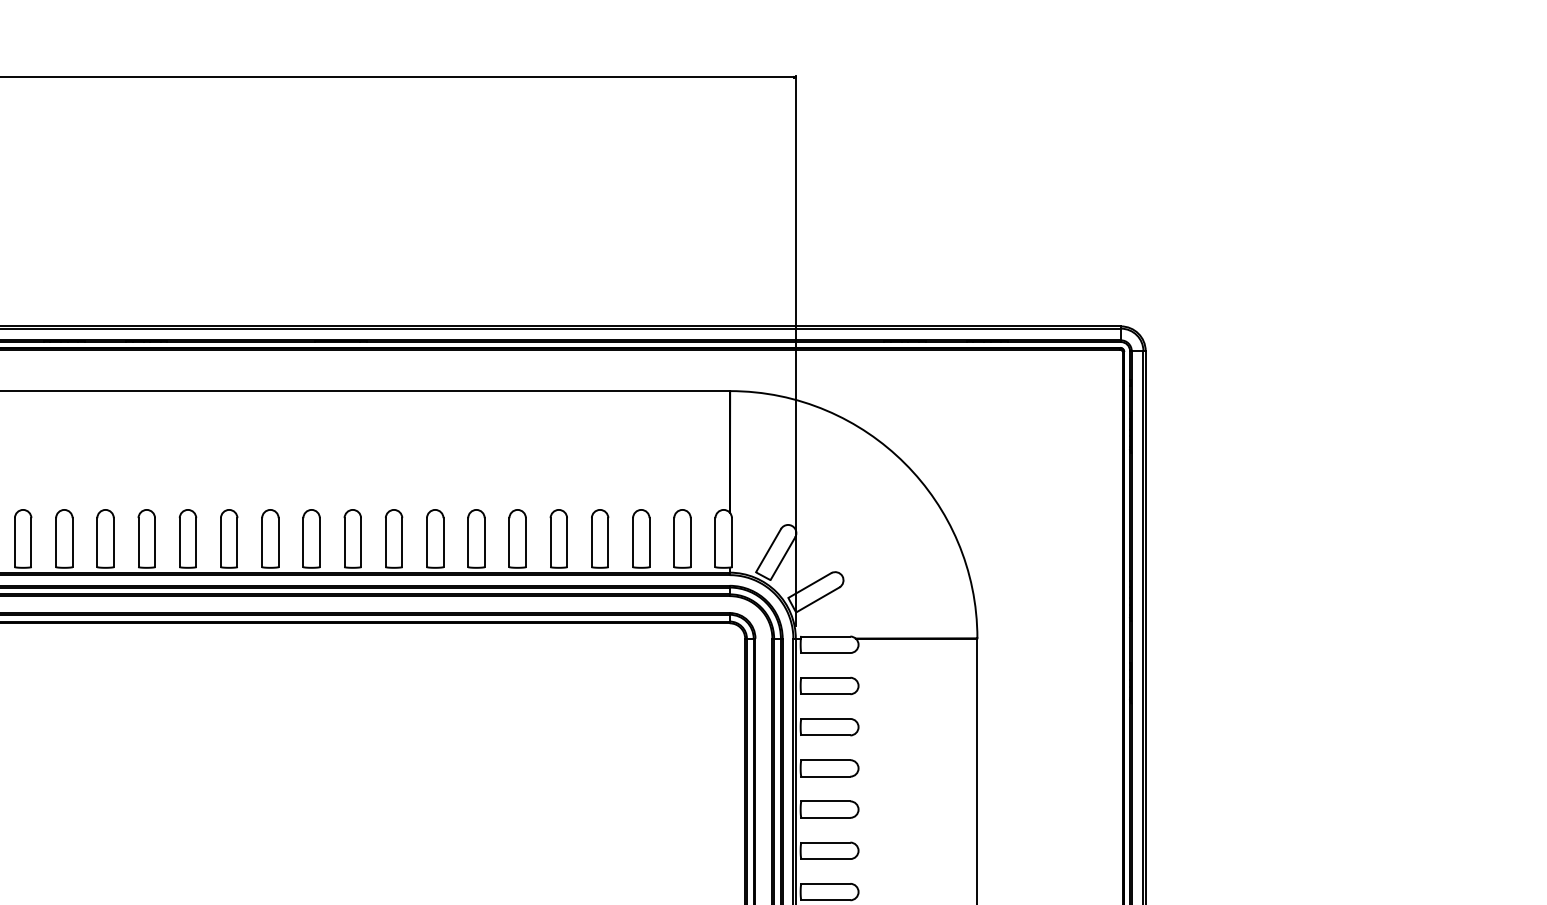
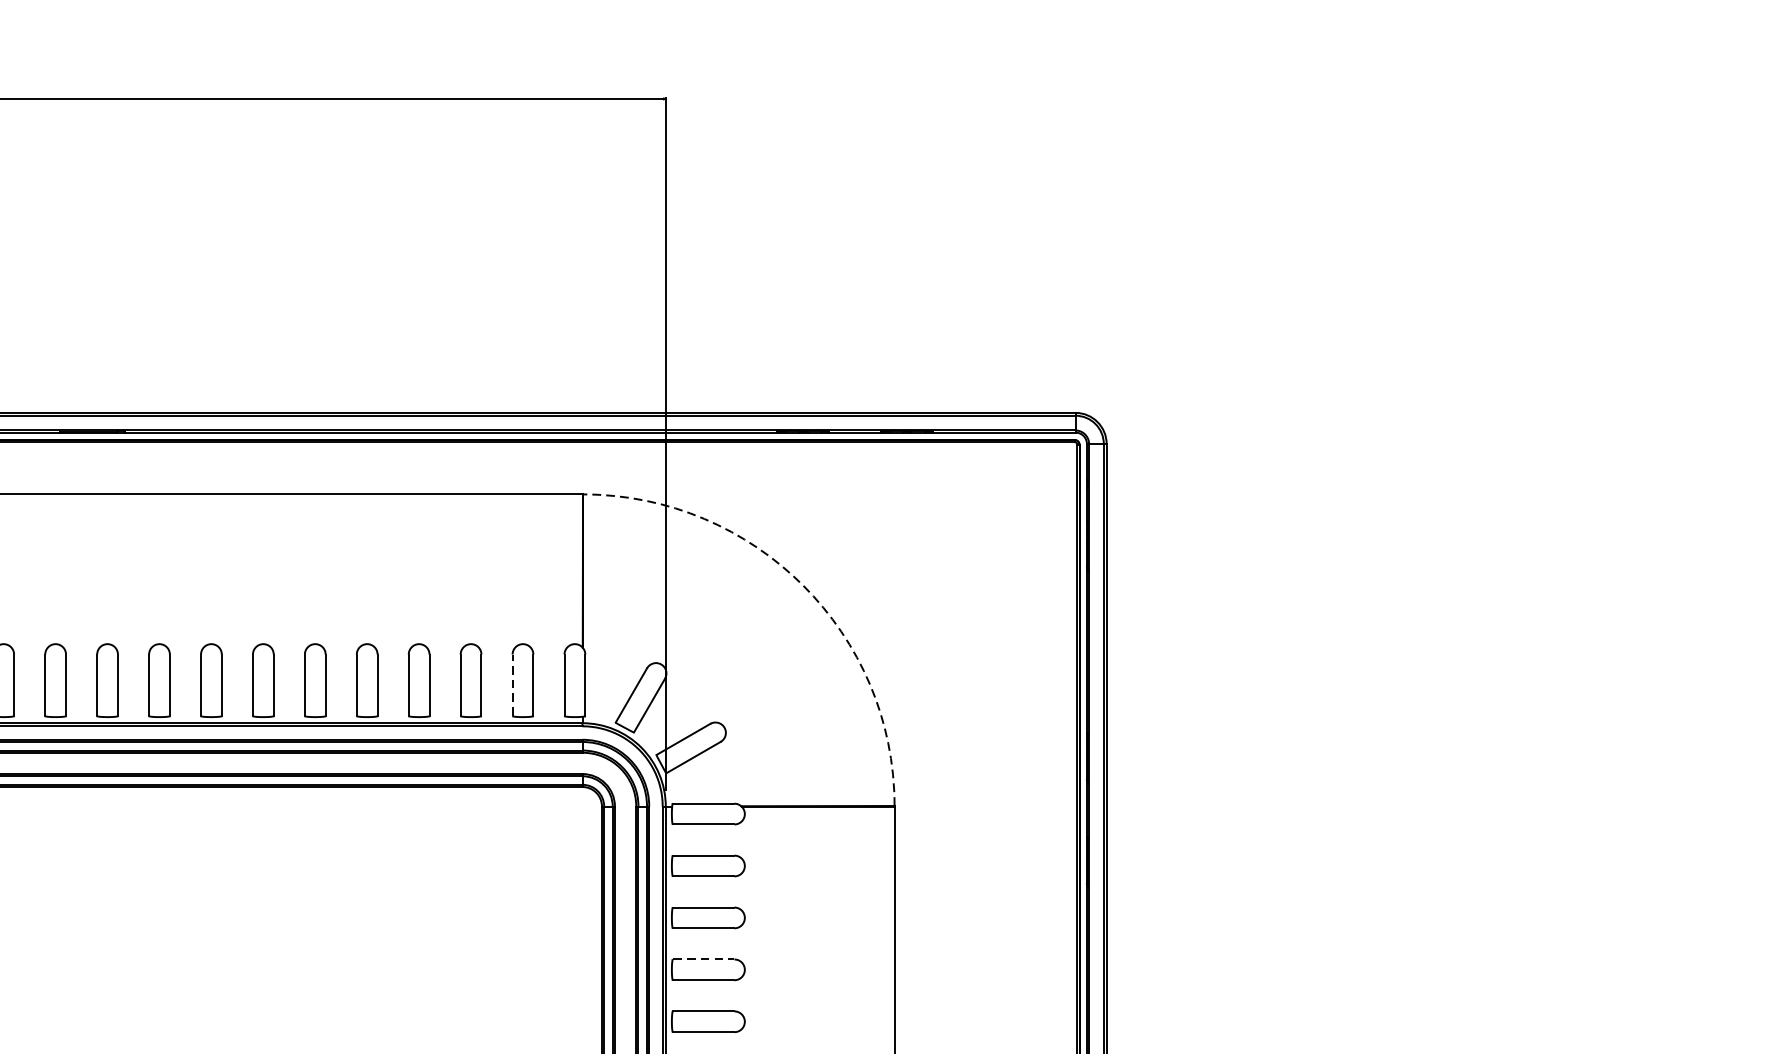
arc: (904, 463) -> (802, 585), solid -> dashed
line: (674, 542) -> (512, 685), solid -> dashed
line: (826, 760) -> (704, 959), solid -> dashed

